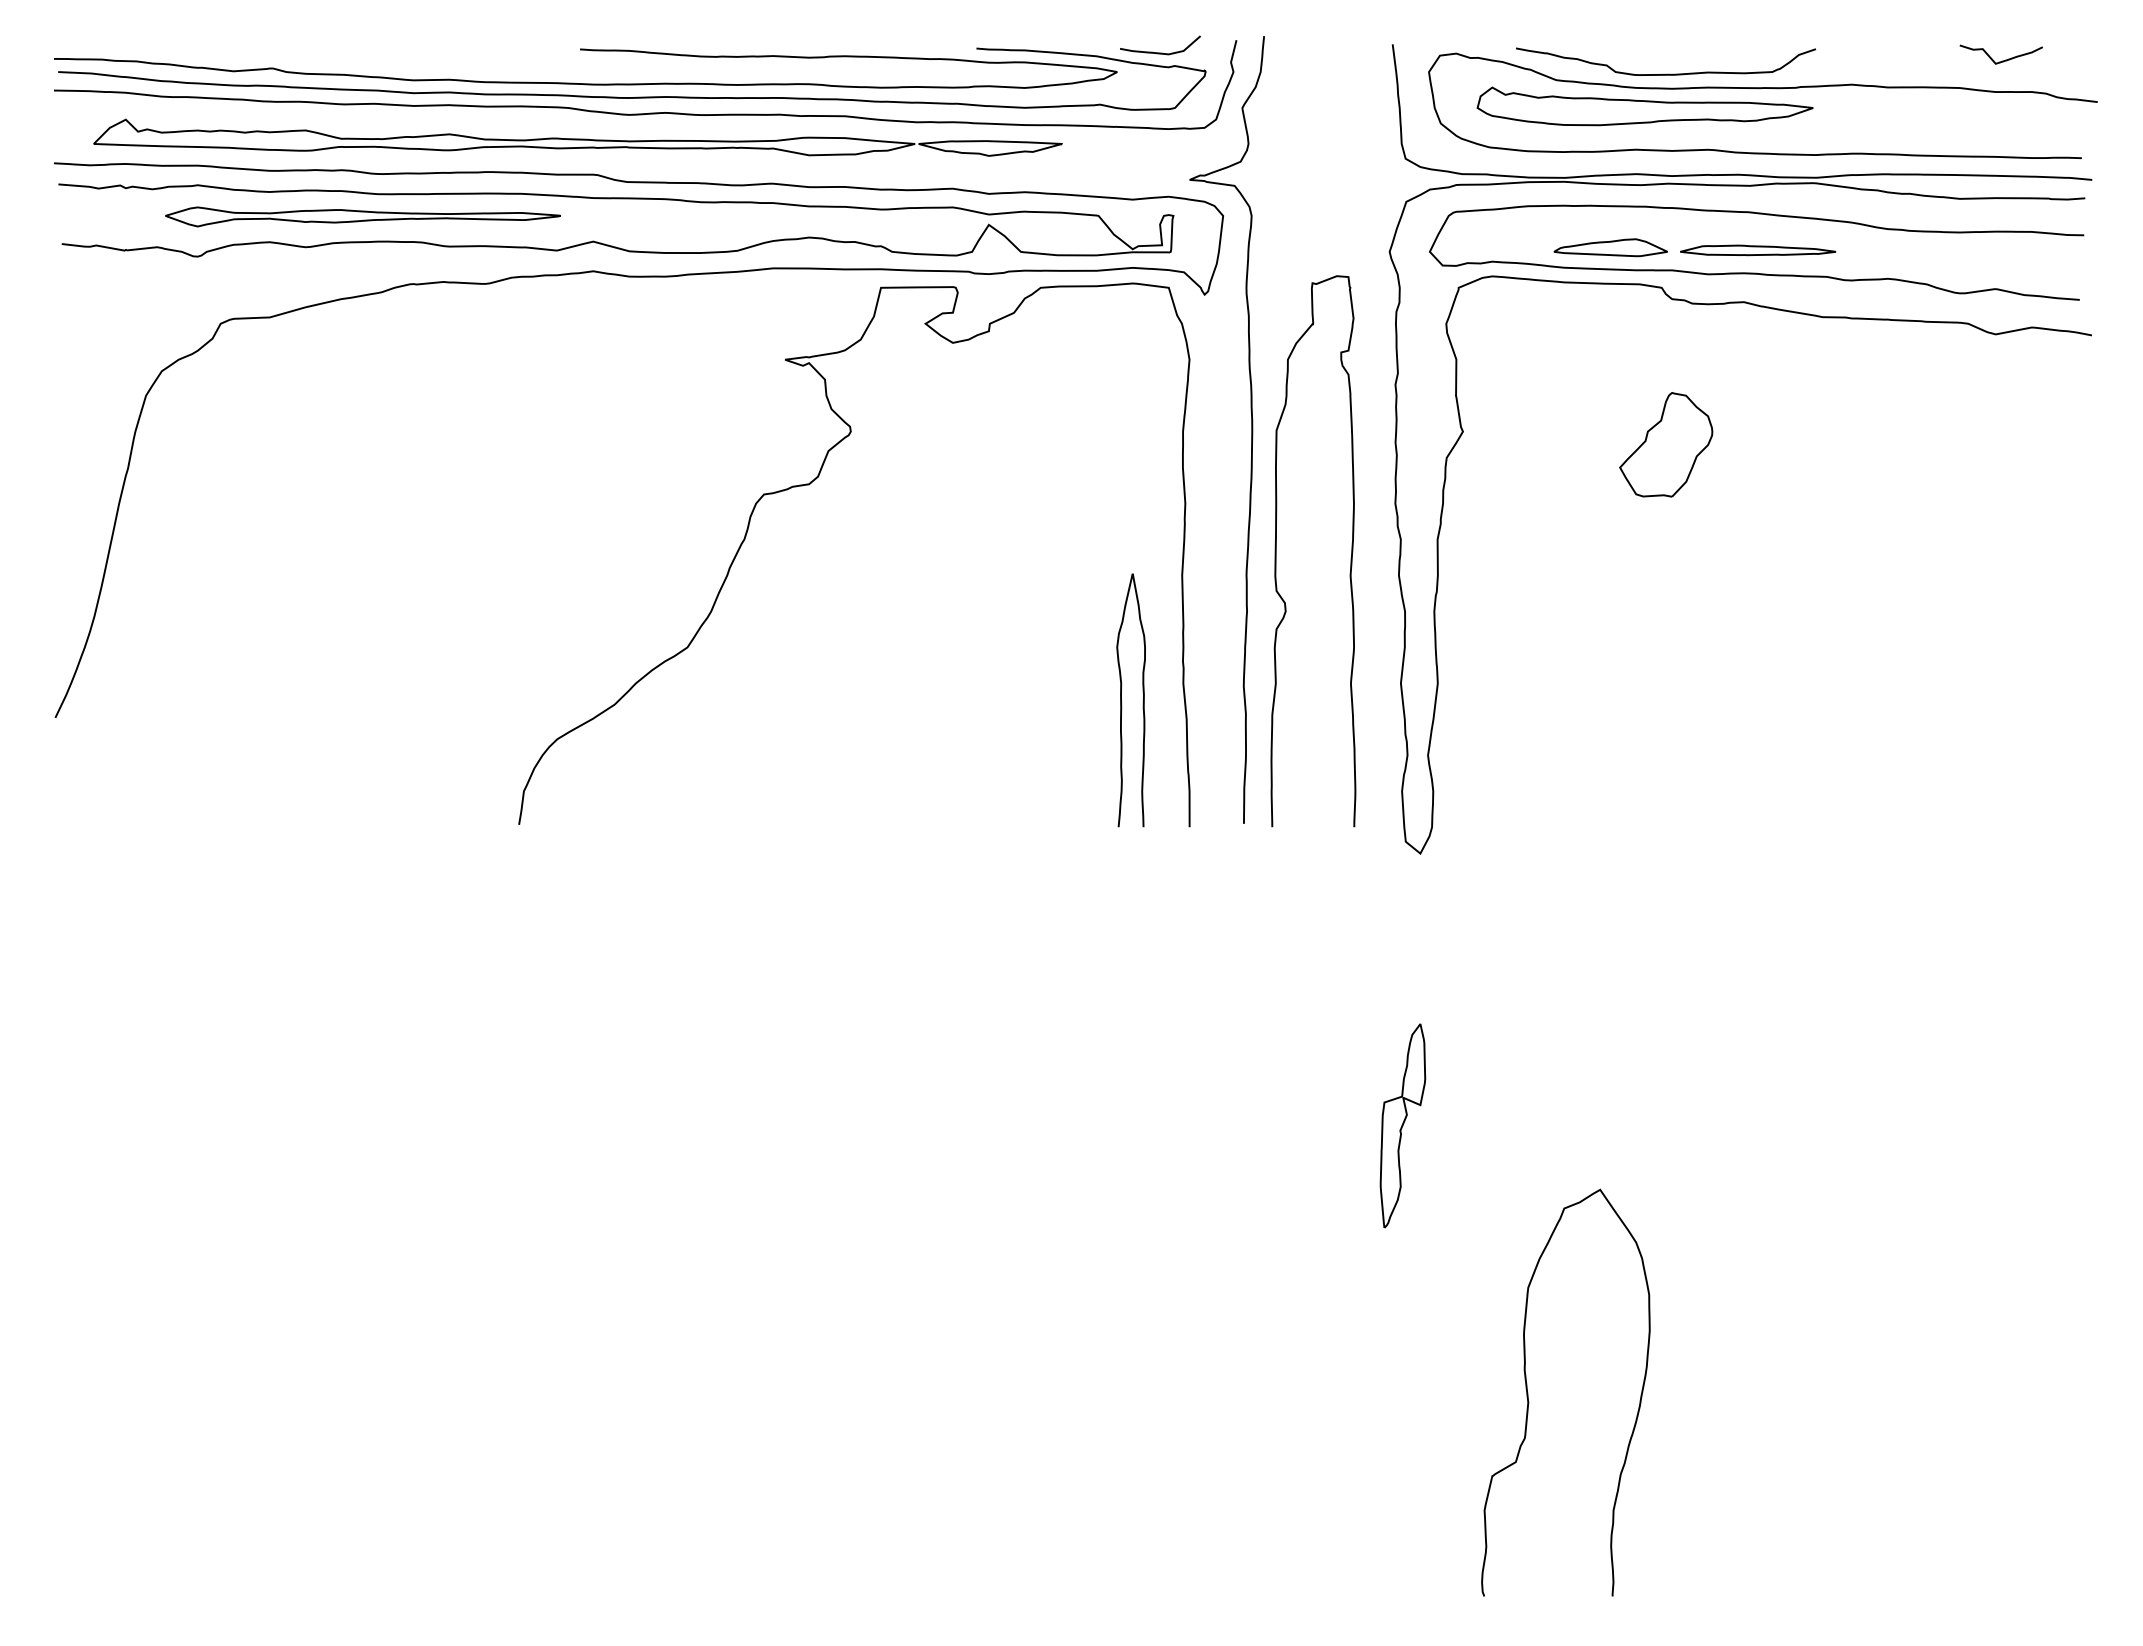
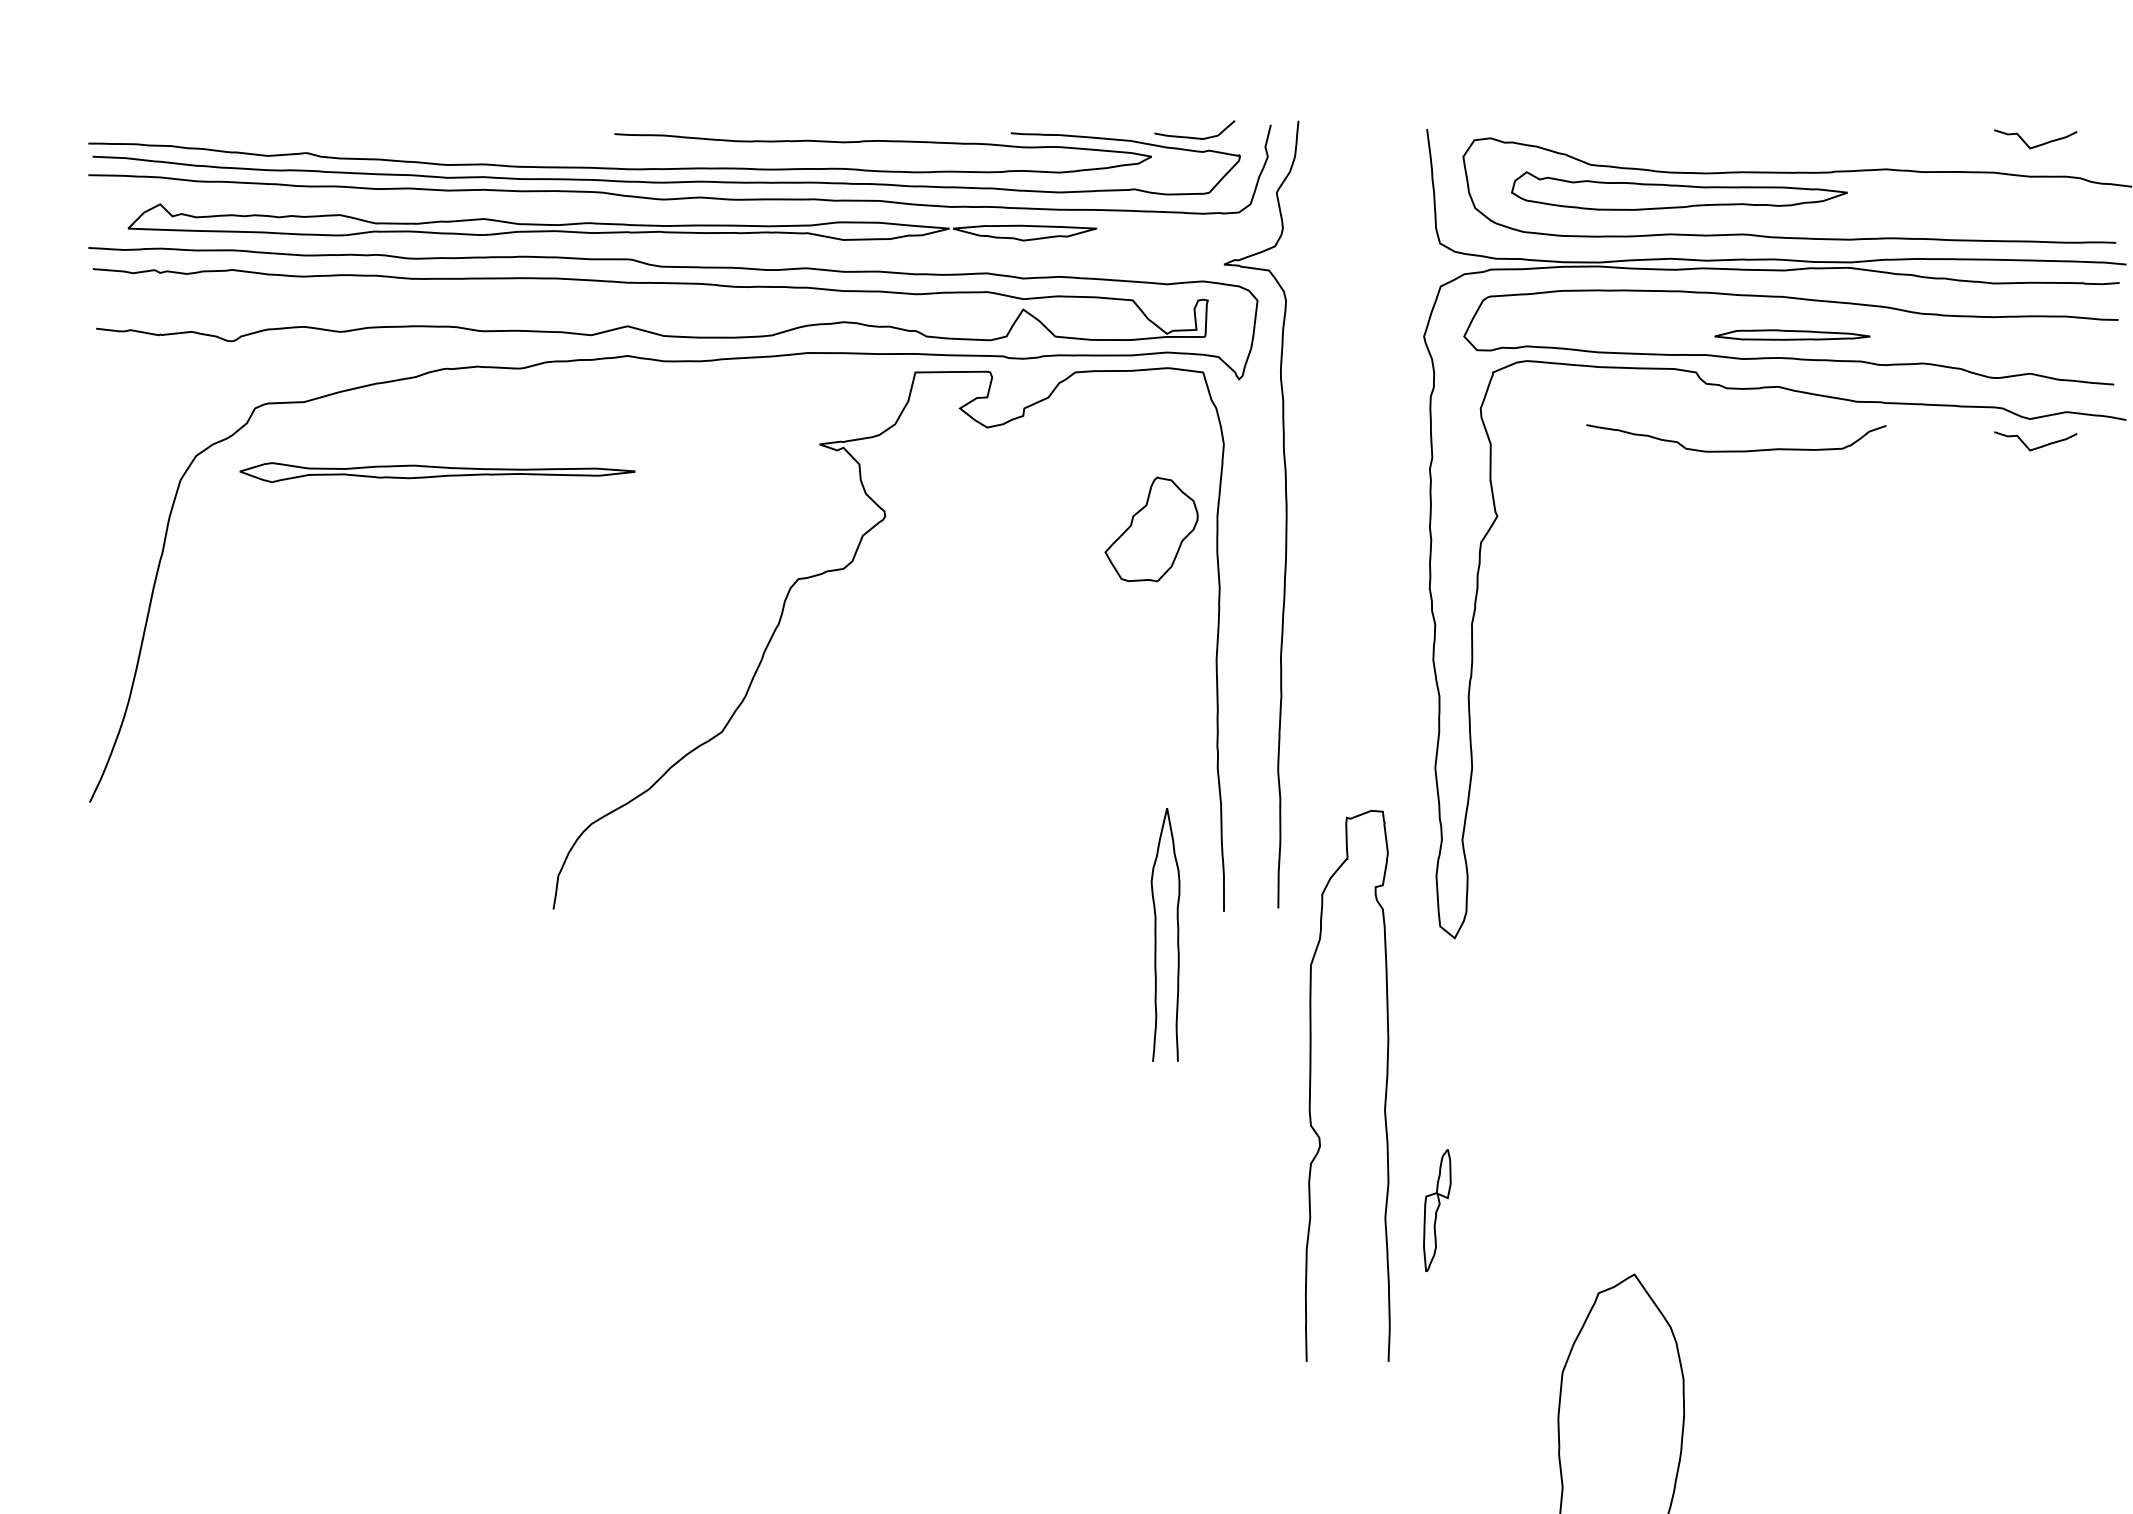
curve: (1665, 73) -> (1735, 450), moved
part: (362, 216) -> (436, 472), moved
part: (1610, 247) -> (1644, 332), removed
curve: (2002, 362) -> (2036, 447), added
part: (1666, 444) -> (1151, 529), moved
curve: (1276, 551) -> (1310, 1086), moved
curve: (1122, 704) -> (1156, 939), moved
part: (1402, 1125) -> (1436, 1210), size x0.6

